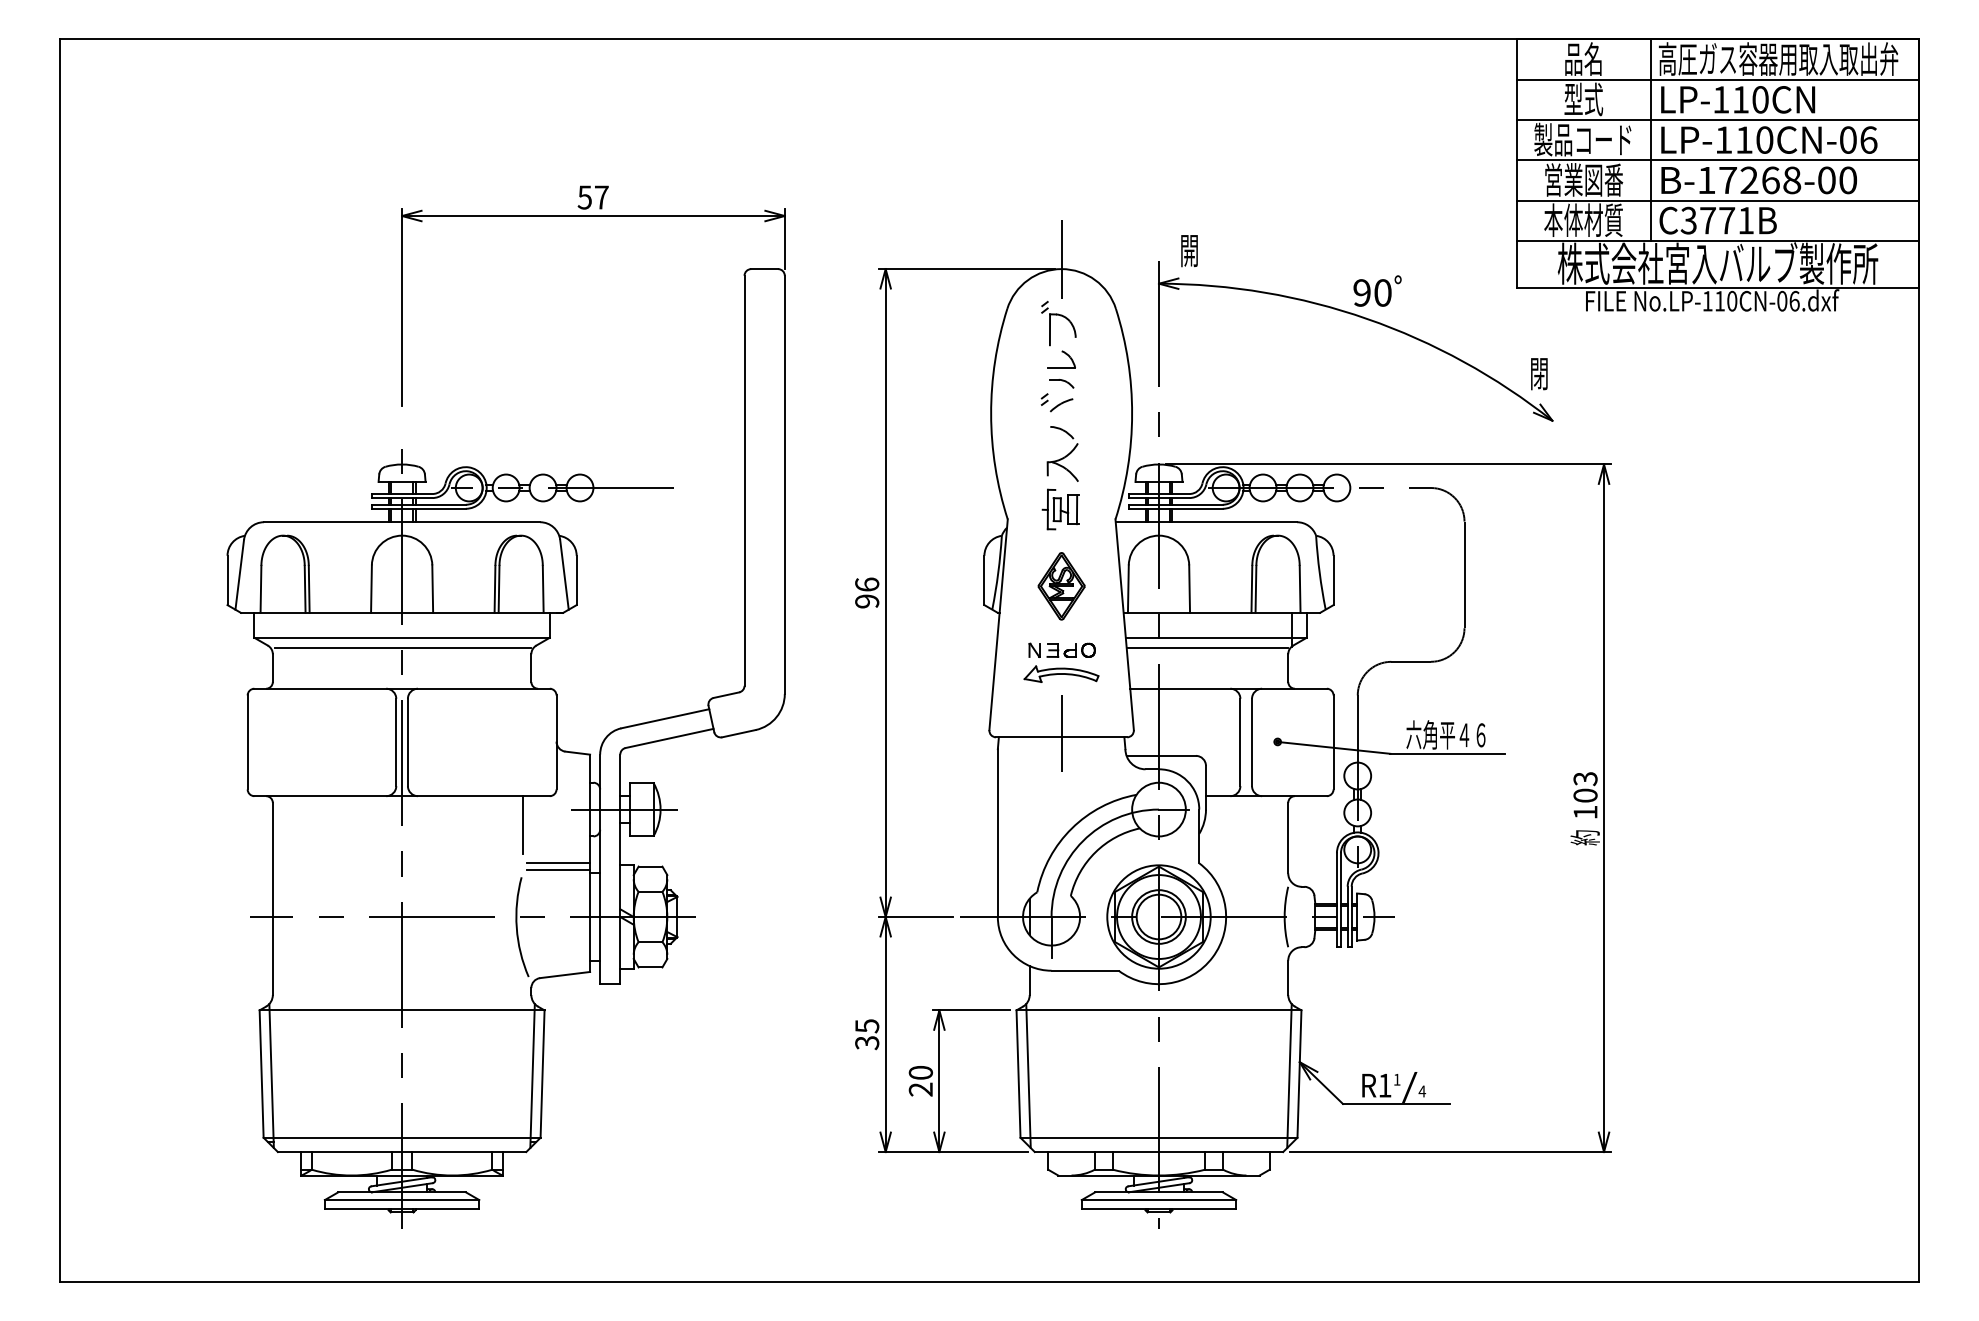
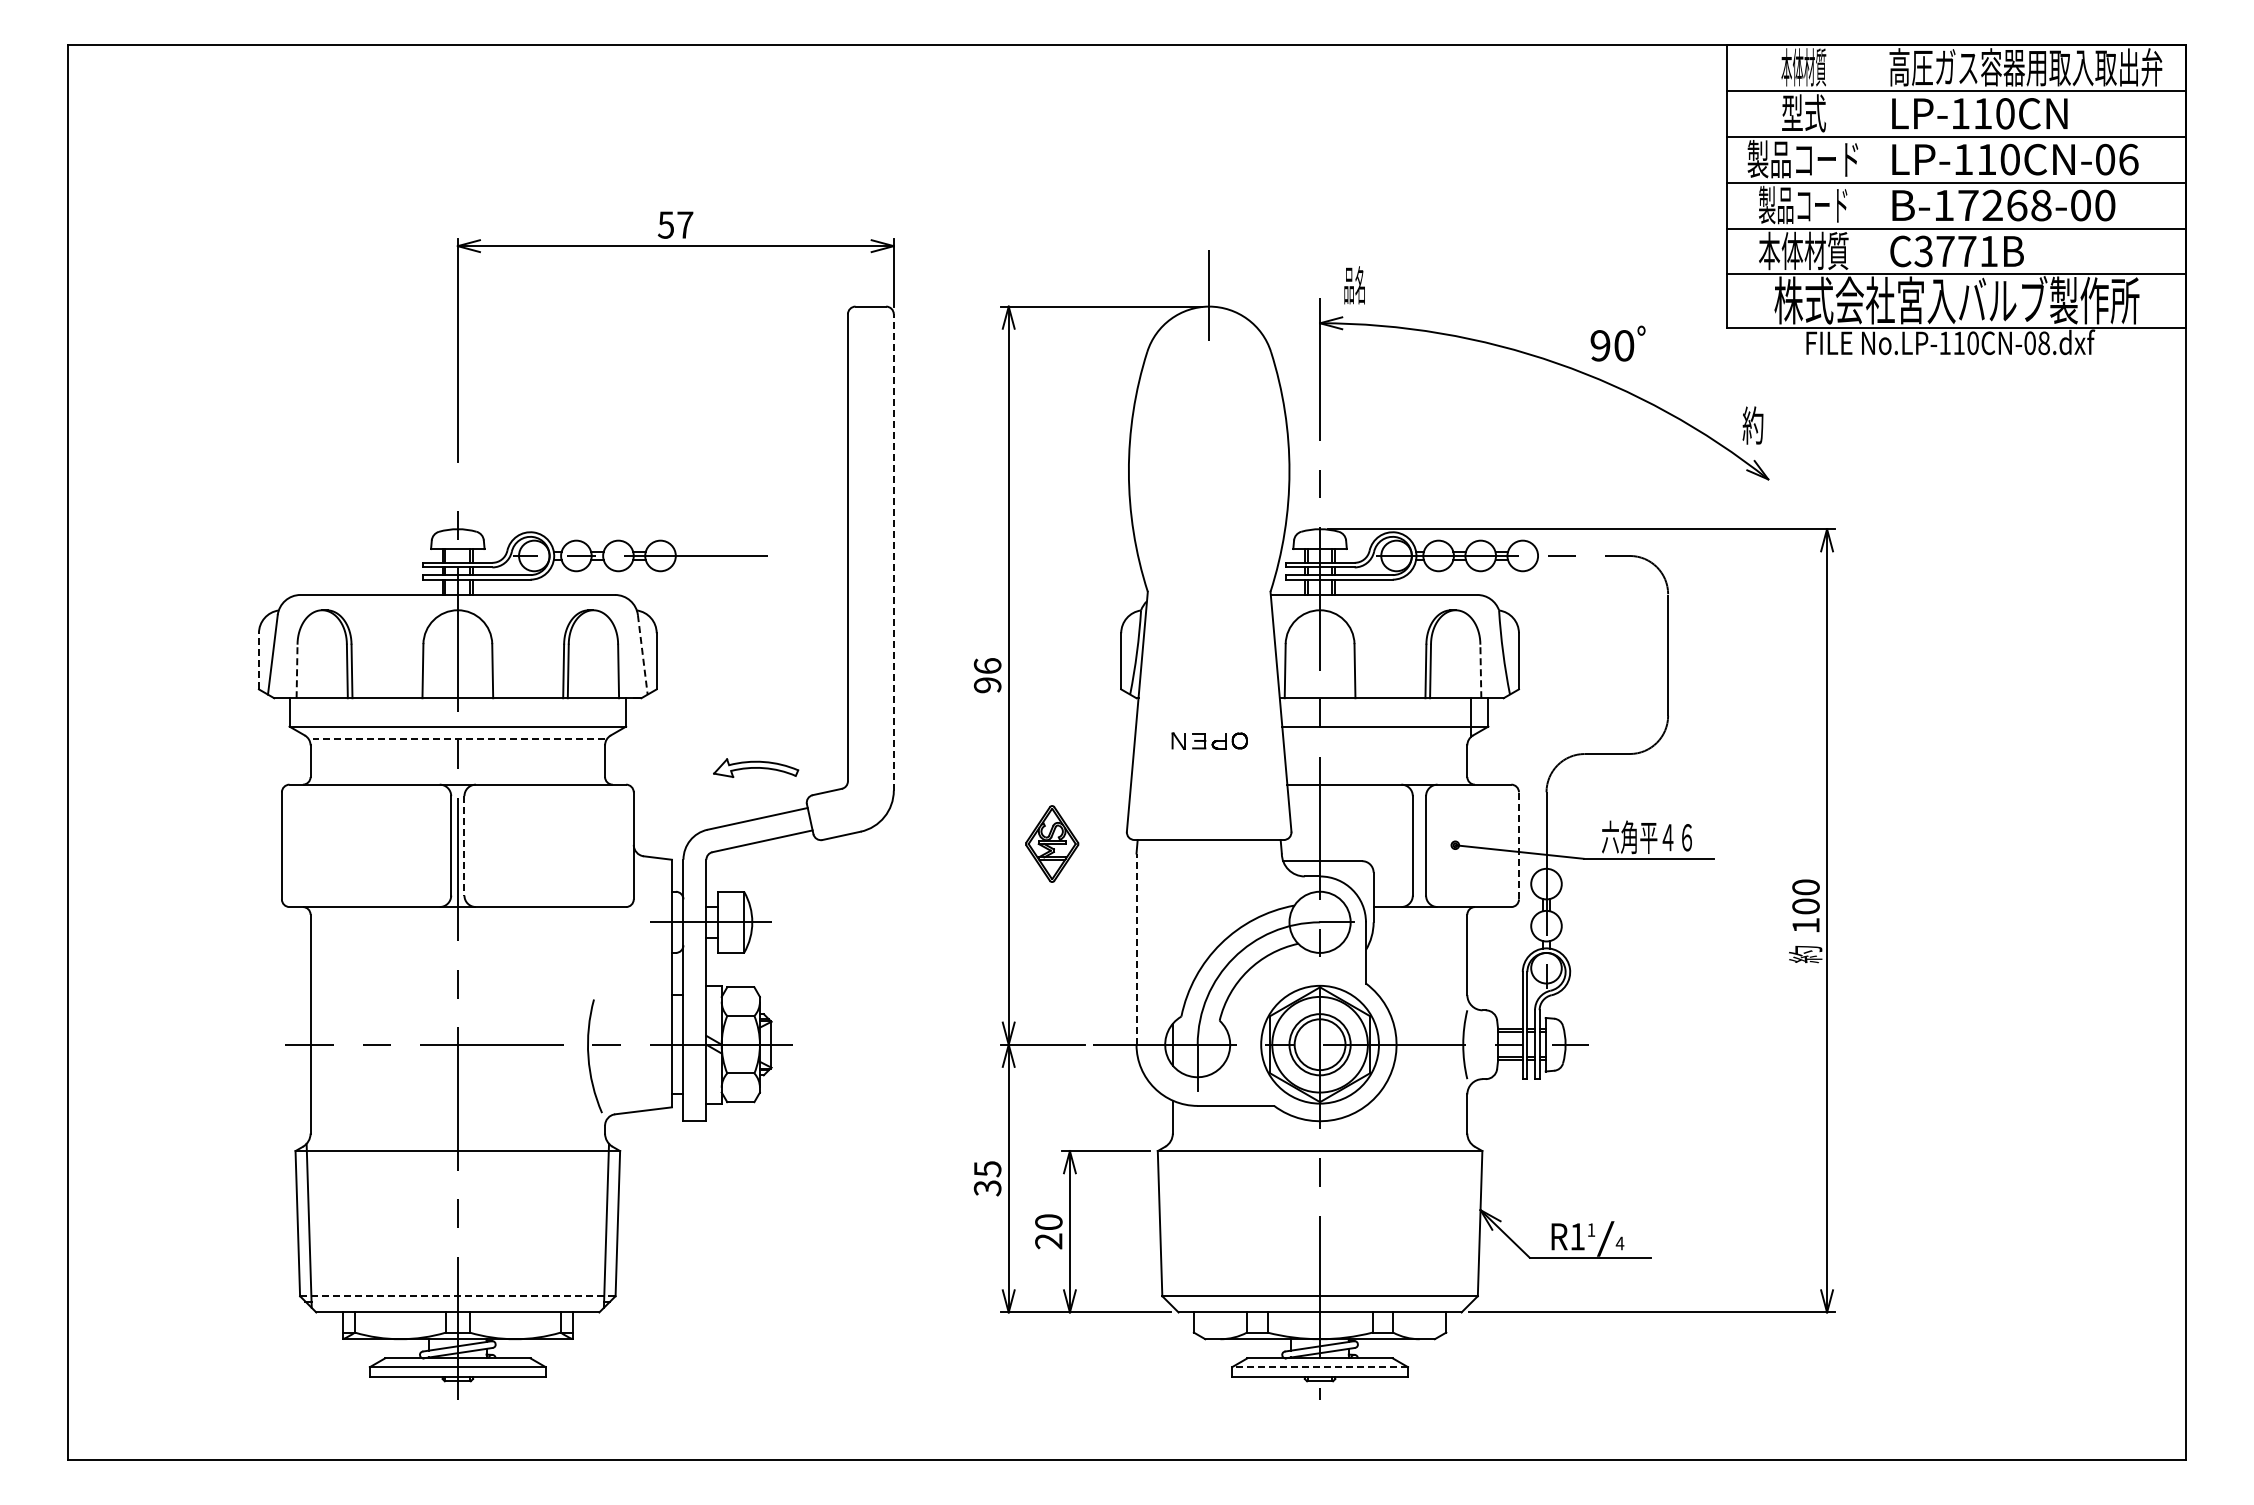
text: (1583, 59) -> (1803, 67), 品名 -> 本体材質
line: (1650, 139) -> (1880, 159), removed
text: (1583, 179) -> (1803, 204), 営業図番 -> 製品コード
text: (1189, 250) -> (1354, 285), 開 -> 品名
text: (1377, 290) -> (1617, 343), moved
text: (1794, 300) -> (2044, 342), No.LP-110CN-06.dxf -> No.LP-110CN-08.dxf
text: (1538, 373) -> (1752, 425), 閉 -> 約
part: (1055, 408) -> (1202, 465), removed
line: (784, 484) -> (893, 551), solid -> dashed
line: (564, 575) -> (642, 655), solid -> dashed
line: (227, 579) -> (258, 660), solid -> dashed
part: (1061, 585) -> (1052, 843), moved
line: (261, 589) -> (297, 671), solid -> dashed
line: (1299, 589) -> (1480, 671), solid -> dashed
line: (402, 648) -> (458, 738), solid -> dashed
line: (1207, 648) -> (1375, 738), removed
part: (1061, 673) -> (756, 767), moved
line: (1061, 733) -> (1209, 835), removed
line: (407, 742) -> (464, 845), solid -> dashed
line: (1333, 742) -> (1518, 845), solid -> dashed
text: (1585, 779) -> (1805, 887), 103 -> 100
line: (522, 825) -> (595, 940), removed
line: (997, 833) -> (1136, 949), solid -> dashed
line: (558, 863) -> (635, 983), removed
line: (558, 870) -> (636, 991), removed
line: (1028, 1075) -> (1171, 1225), removed
line: (1289, 1075) -> (1468, 1225), removed
line: (401, 1138) -> (457, 1296), solid -> dashed
line: (1159, 1200) -> (1320, 1367), solid -> dashed

